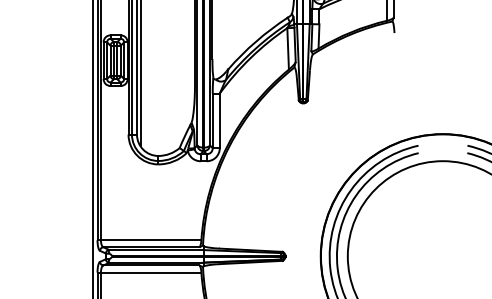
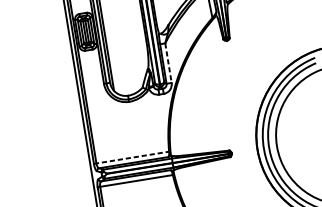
line: (219, 121) -> (168, 63), solid -> dashed
line: (149, 240) -> (131, 157), solid -> dashed

